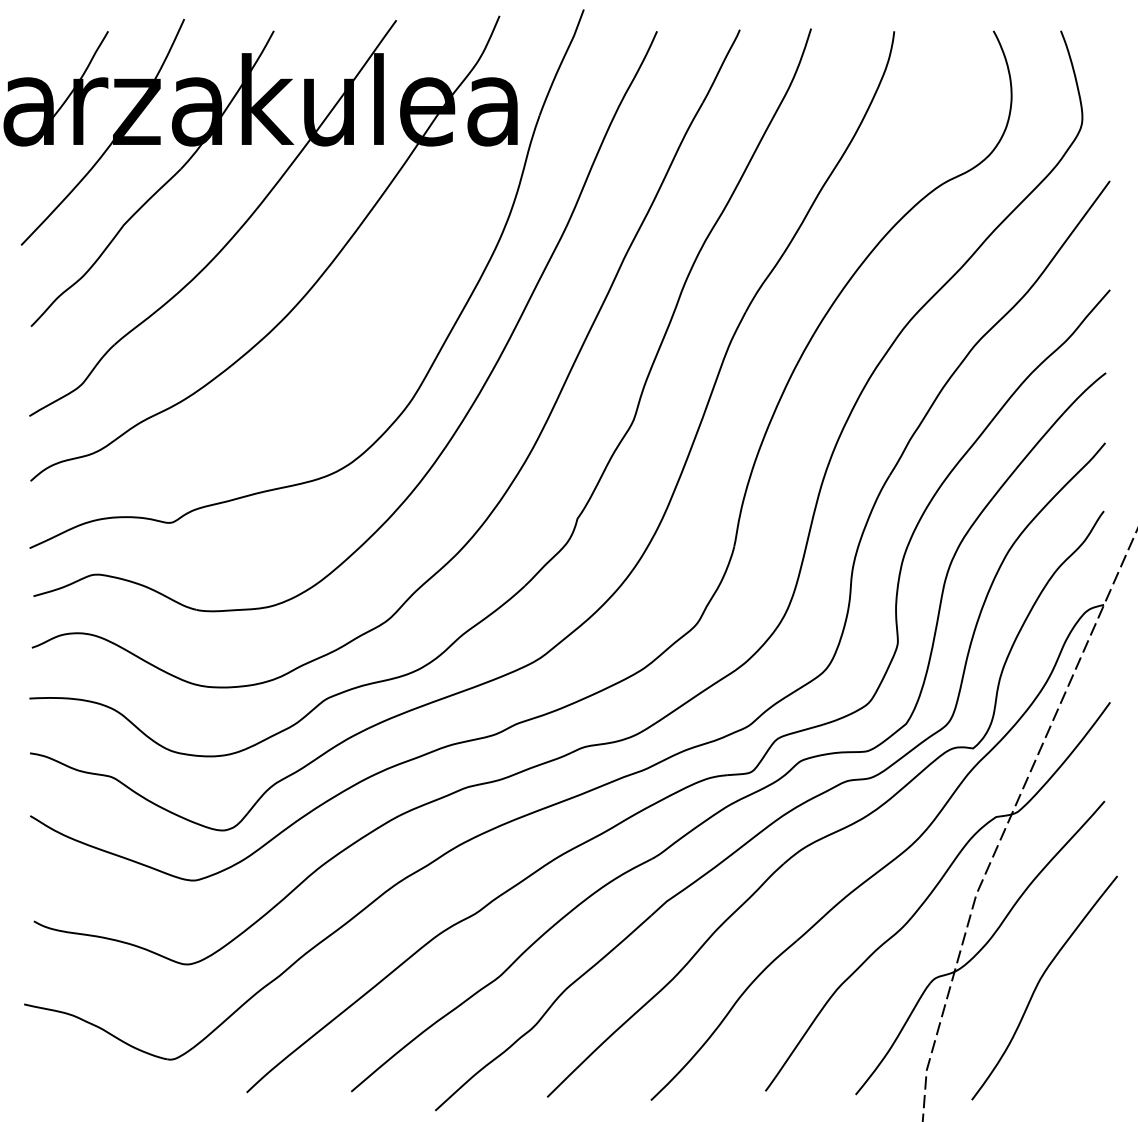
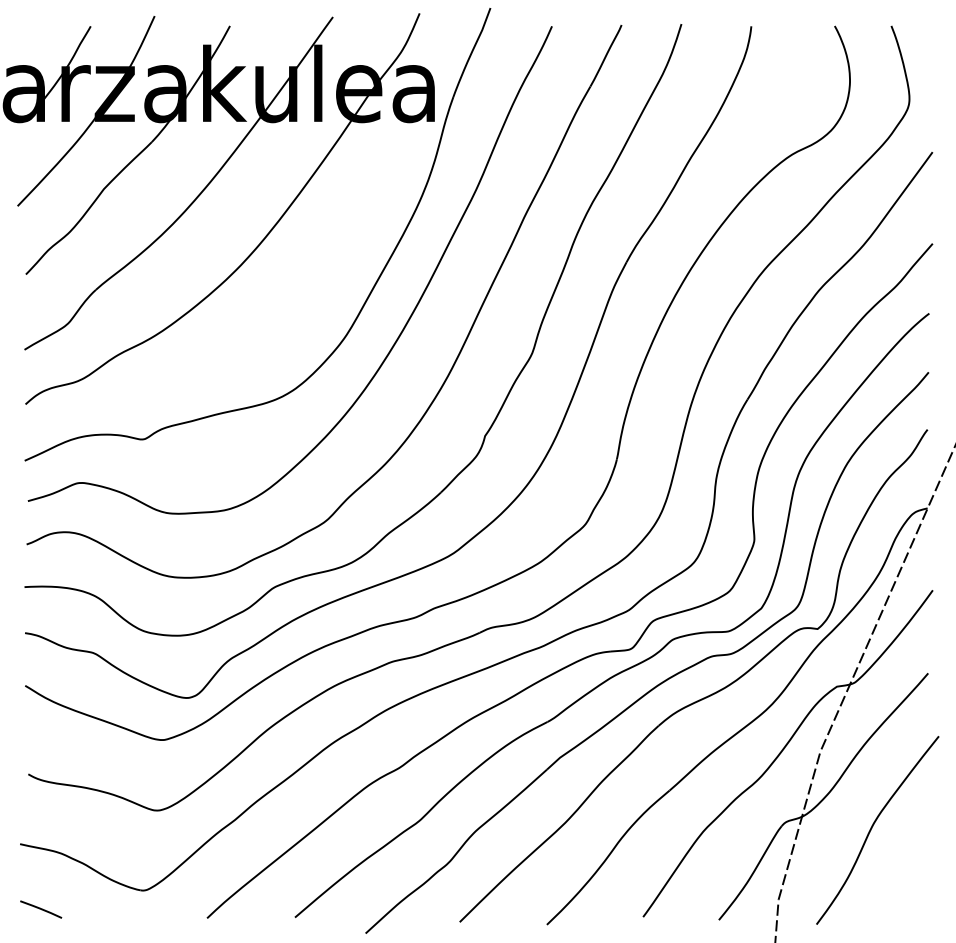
line: (49, 1082) -> (41, 909), added

